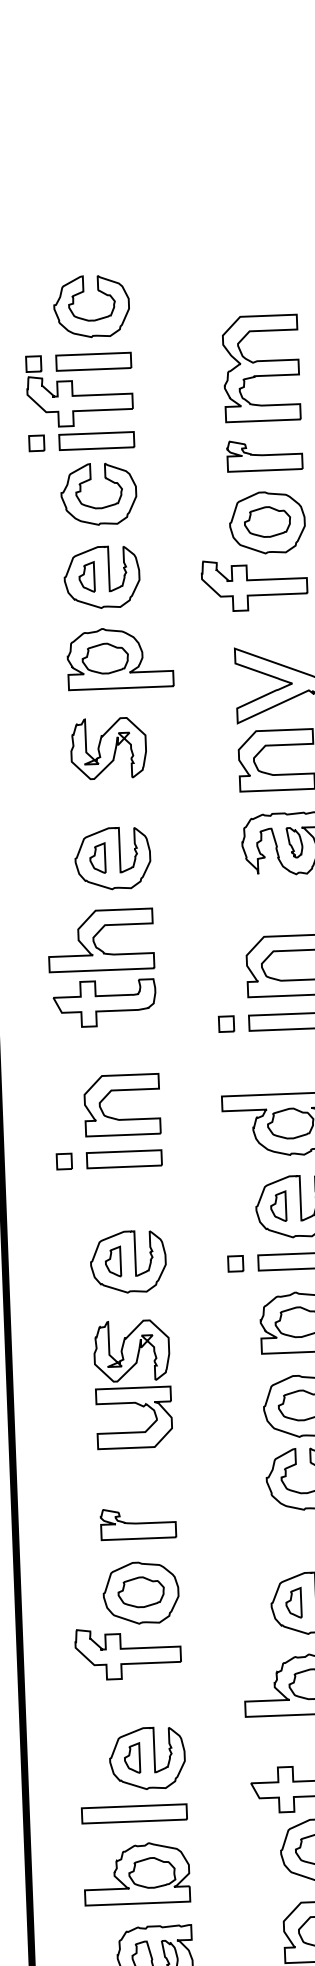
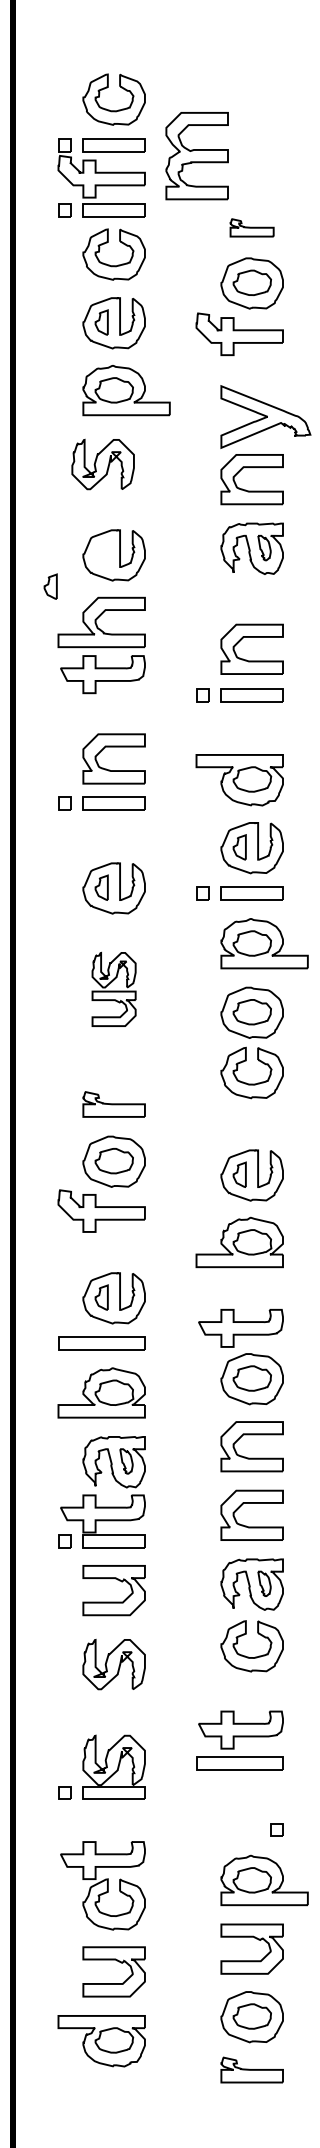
part: (260, 368) -> (196, 156), moved
part: (263, 454) -> (251, 227), size x0.7
part: (107, 748) -> (102, 464), moved
part: (97, 858) -> (50, 586), moved
part: (132, 1384) -> (113, 989), size x0.7

